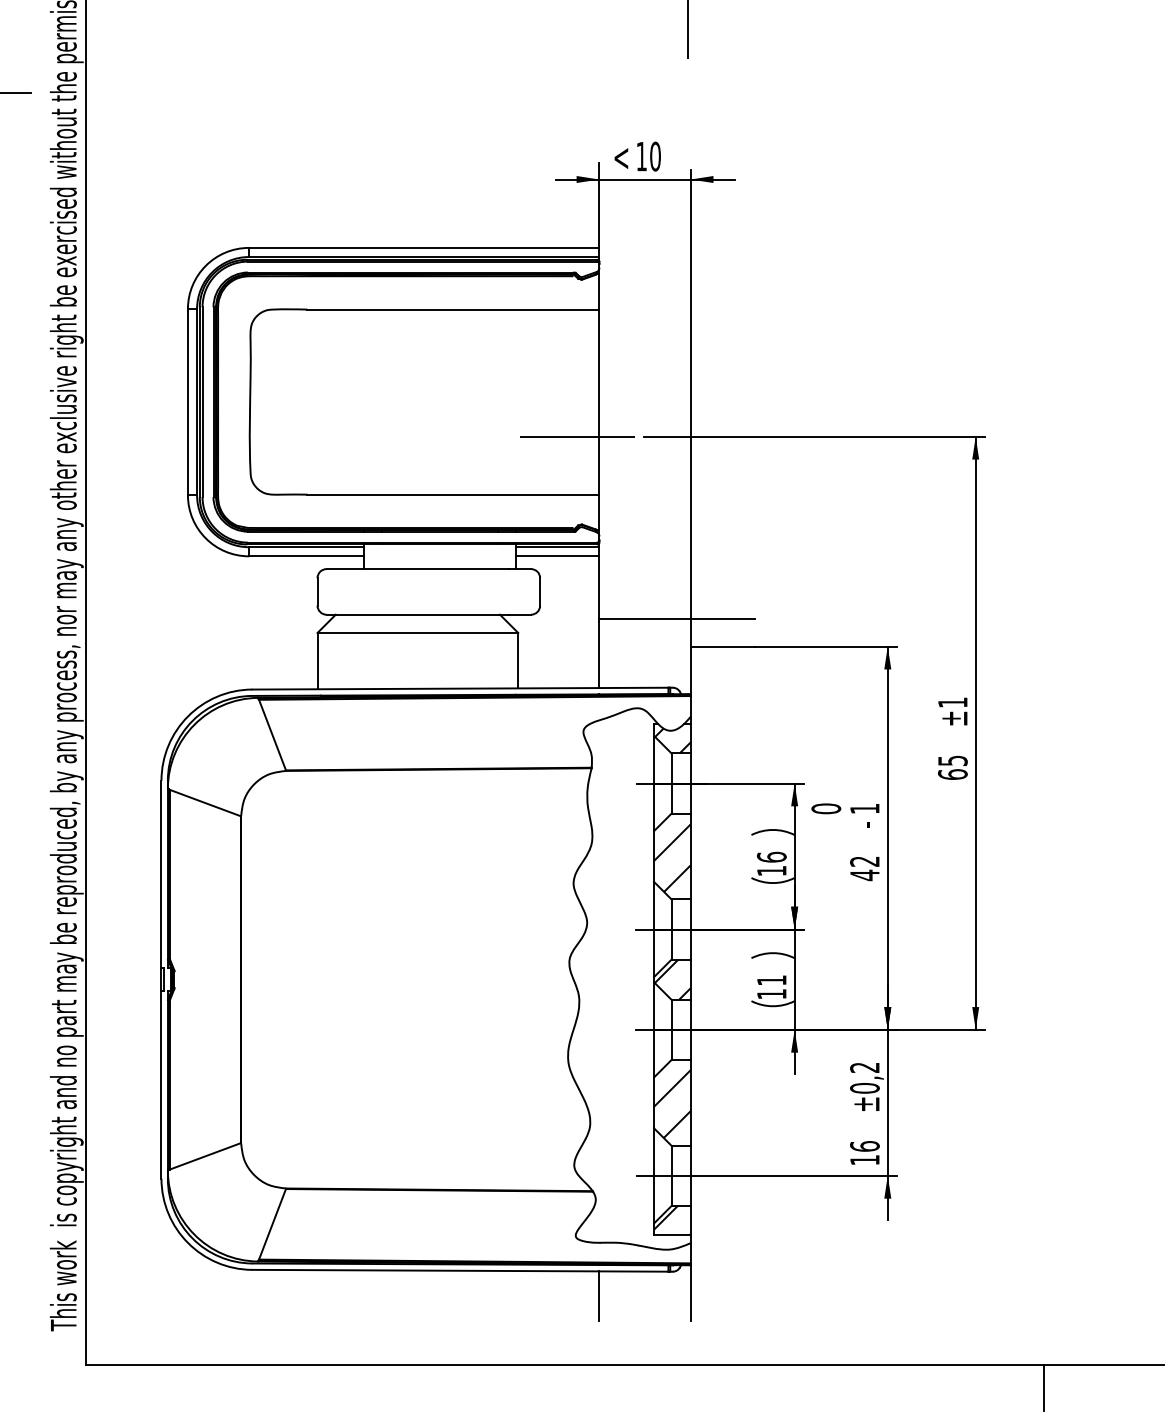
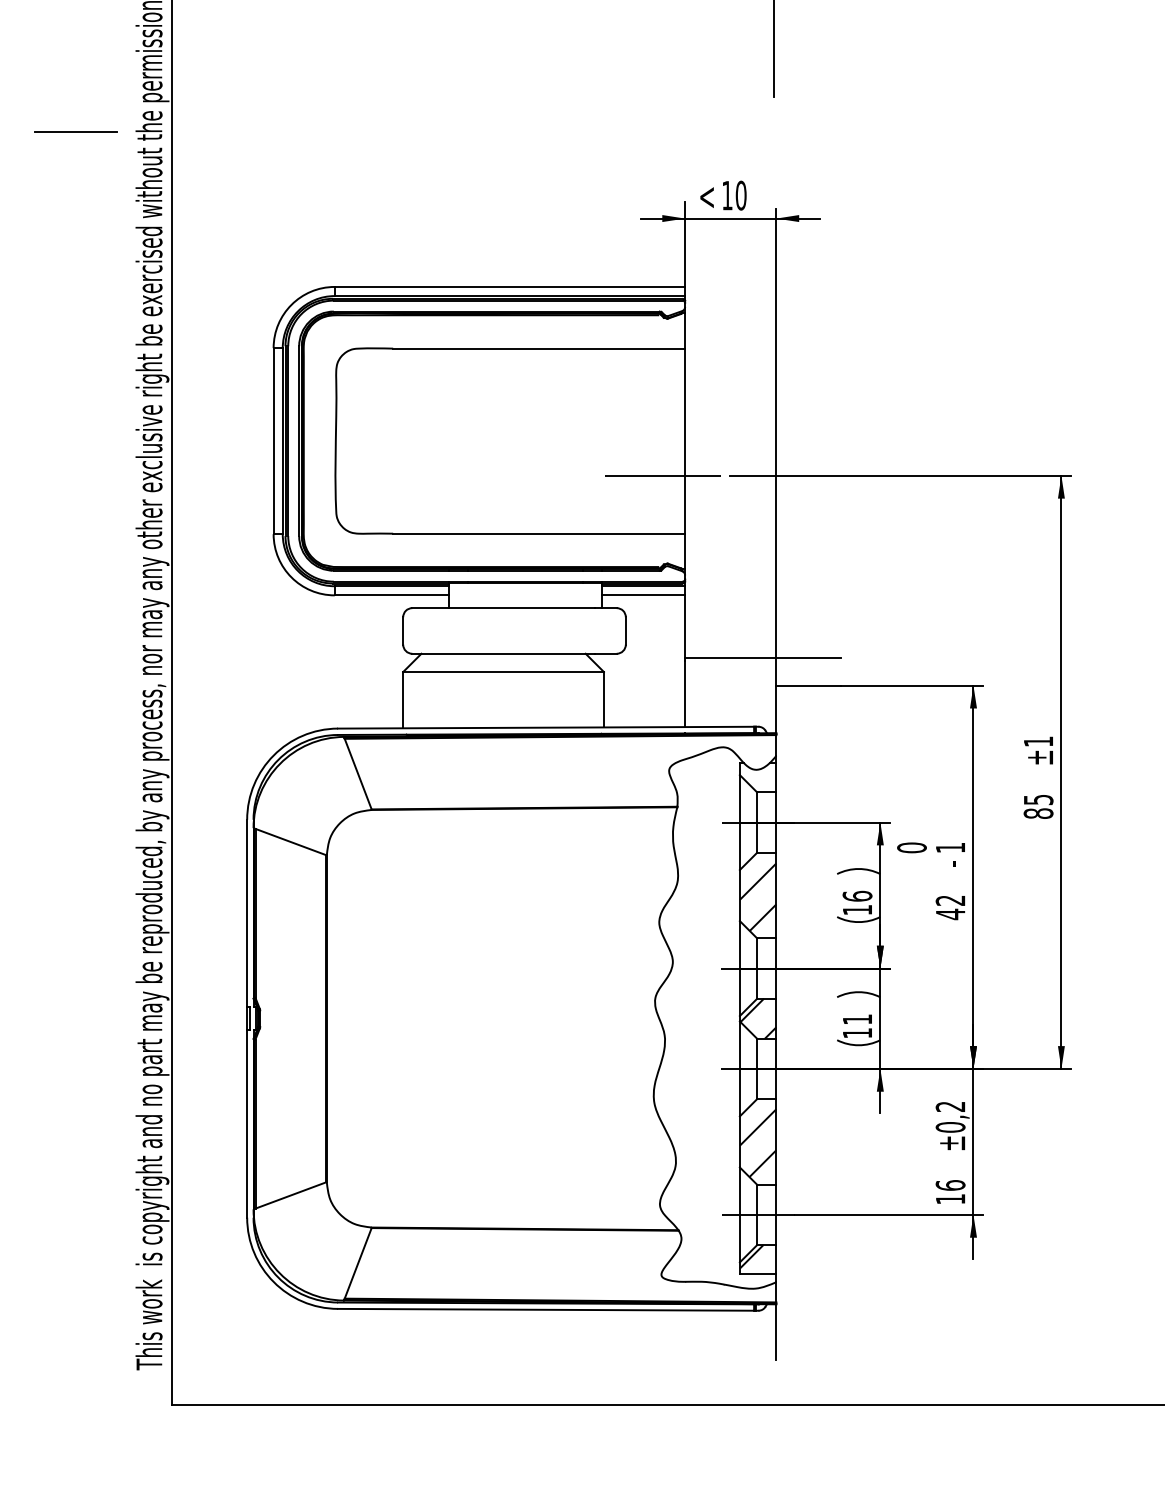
hatch: (672, 740) -> (758, 779), removed
text: (952, 774) -> (1038, 813), 65 -> 85
line: (599, 1296) -> (685, 1335), removed
line: (1043, 1388) -> (1129, 1427), removed

